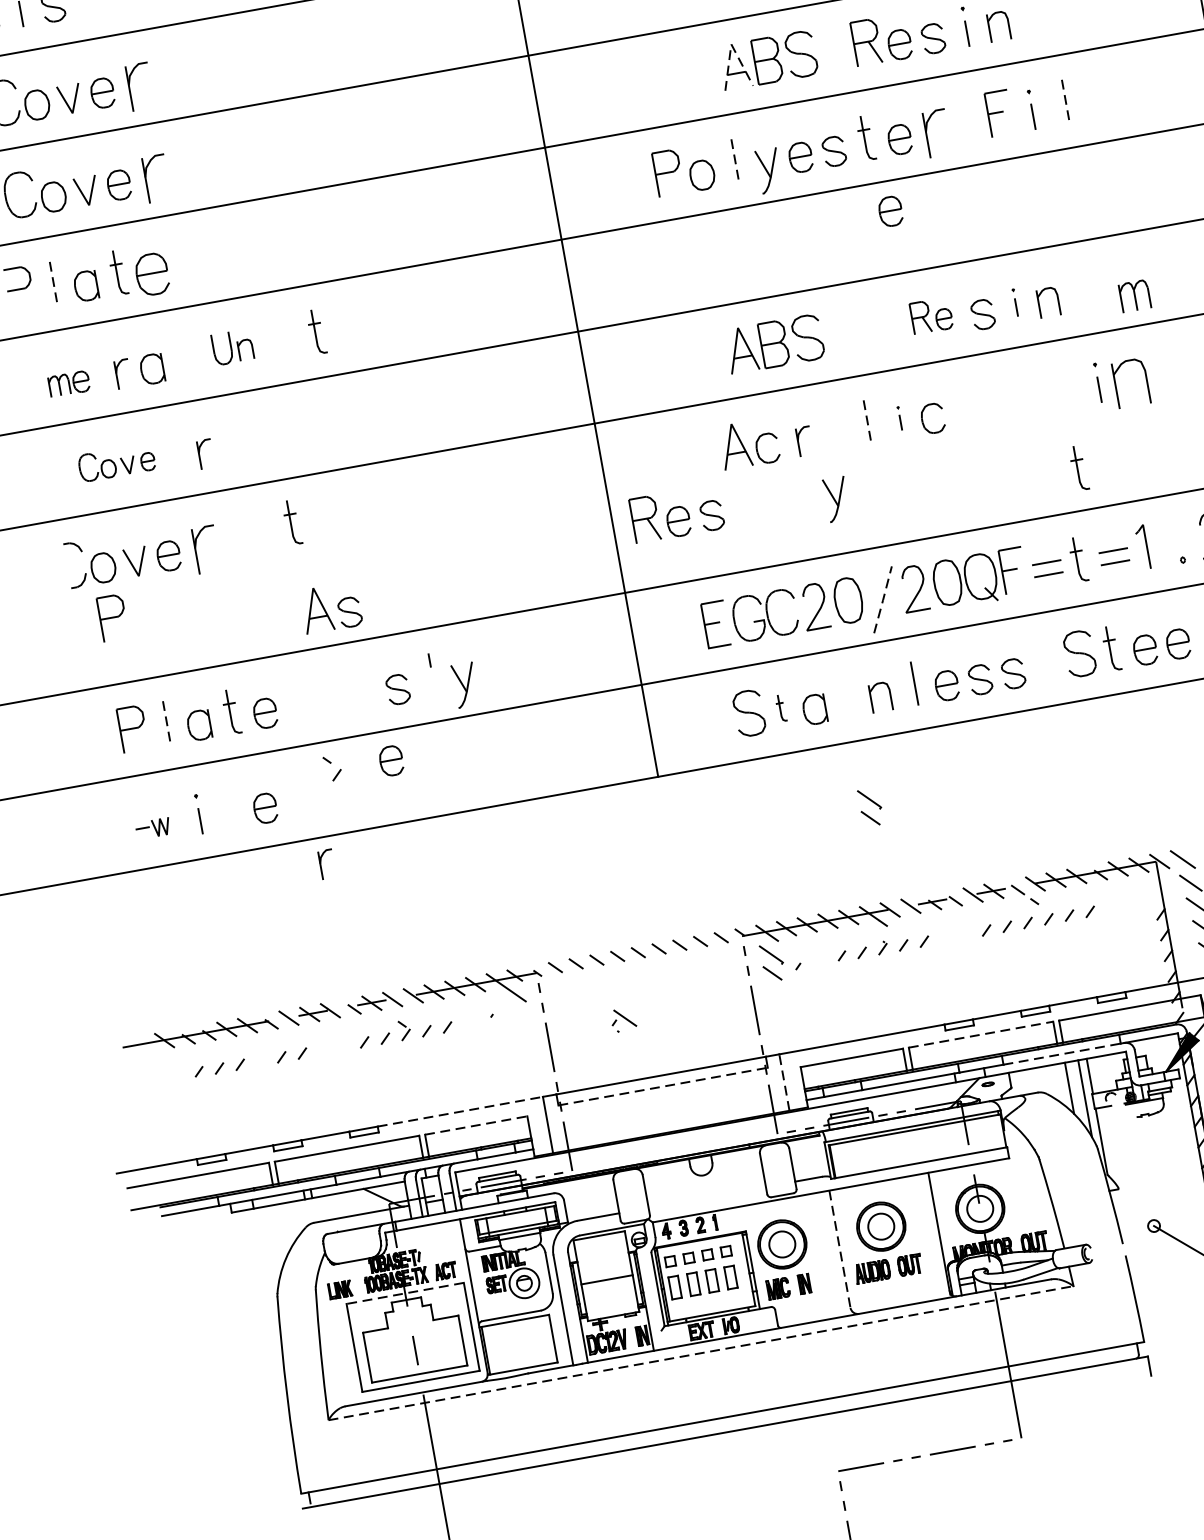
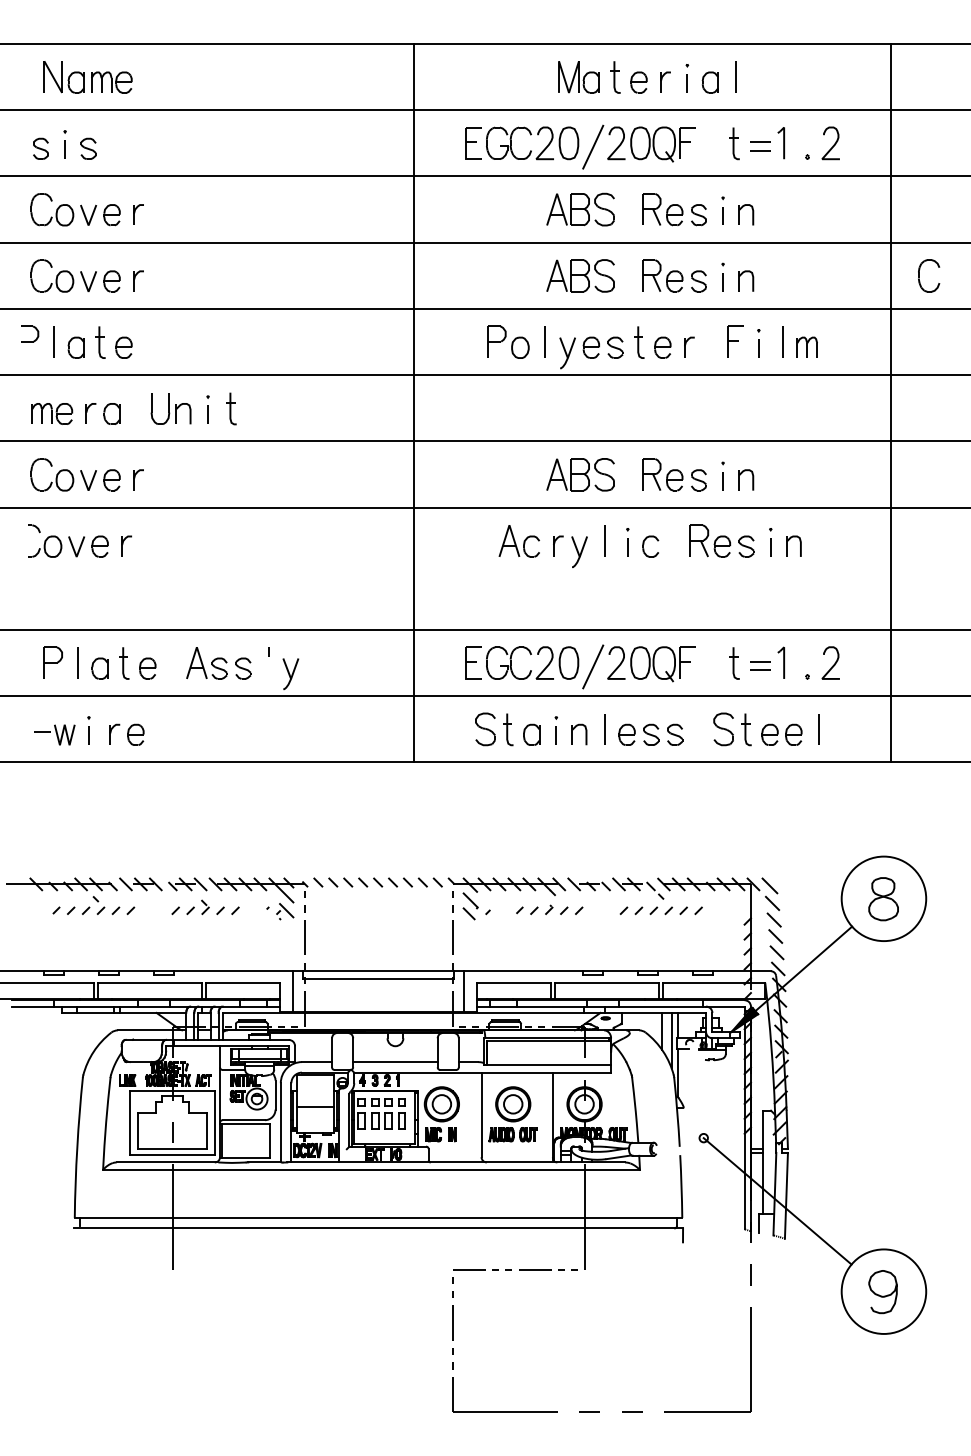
line: (732, 44) -> (557, 260), dashed -> solid
part: (139, 85) -> (138, 214), size x0.62
line: (1066, 102) -> (783, 342), dashed -> solid
part: (936, 131) -> (689, 346), size x0.62
line: (735, 161) -> (545, 342), dashed -> solid
part: (155, 177) -> (138, 280), size x0.62
part: (889, 211) -> (646, 396), removed
part: (151, 273) -> (123, 347), size x0.71
line: (53, 284) -> (53, 342), dashed -> solid
part: (1133, 294) -> (806, 346), moved
part: (1014, 301) -> (722, 475), size x1.43
part: (931, 315) -> (662, 474), size x1.43
part: (283, 338) -> (207, 409), added
part: (774, 343) -> (580, 474), moved
part: (231, 346) -> (170, 408), size x1.43
part: (1130, 381) -> (793, 545), size x0.62
part: (69, 383) -> (52, 413), size x1.43
part: (899, 418) -> (627, 542), size x1.67
line: (867, 422) -> (604, 541), dashed -> solid
part: (116, 462) -> (75, 474), size x1.67
part: (1078, 467) -> (746, 599), removed
part: (836, 500) -> (579, 552), moved
part: (675, 513) -> (721, 540), moved
part: (292, 522) -> (190, 538), removed
part: (205, 547) -> (126, 545), size x0.62
part: (1048, 568) -> (712, 665), removed
line: (883, 600) -> (593, 667), dashed -> solid
part: (330, 608) -> (206, 663), moved
part: (111, 617) -> (52, 582), removed
part: (846, 697) -> (555, 730), added
part: (781, 707) -> (508, 729), size x1.67
line: (166, 723) -> (77, 663), dashed -> solid
part: (391, 760) -> (229, 717), removed
part: (332, 768) -> (98, 905), moved
part: (870, 807) -> (558, 810), removed
part: (152, 828) -> (54, 734), size x1.67
part: (326, 862) -> (114, 733), moved
part: (623, 1019) -> (285, 911), moved
line: (981, 1034) -> (607, 982), dashed -> solid
line: (1062, 1053) -> (661, 1006), dashed -> solid
line: (784, 1082) -> (463, 991), dashed -> solid
line: (664, 1086) -> (379, 979), dashed -> solid
line: (459, 1112) -> (233, 971), dashed -> solid
line: (476, 1124) -> (243, 982), dashed -> solid
line: (707, 1198) -> (395, 1062), added
line: (840, 1250) -> (481, 1115), dashed -> solid
line: (405, 1293) -> (172, 1091), dashed -> solid
line: (702, 1353) -> (372, 1170), dashed -> solid

